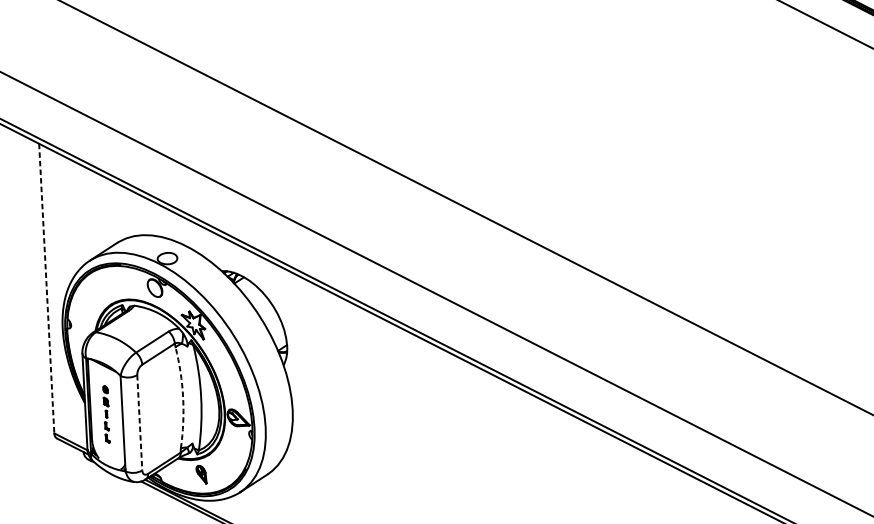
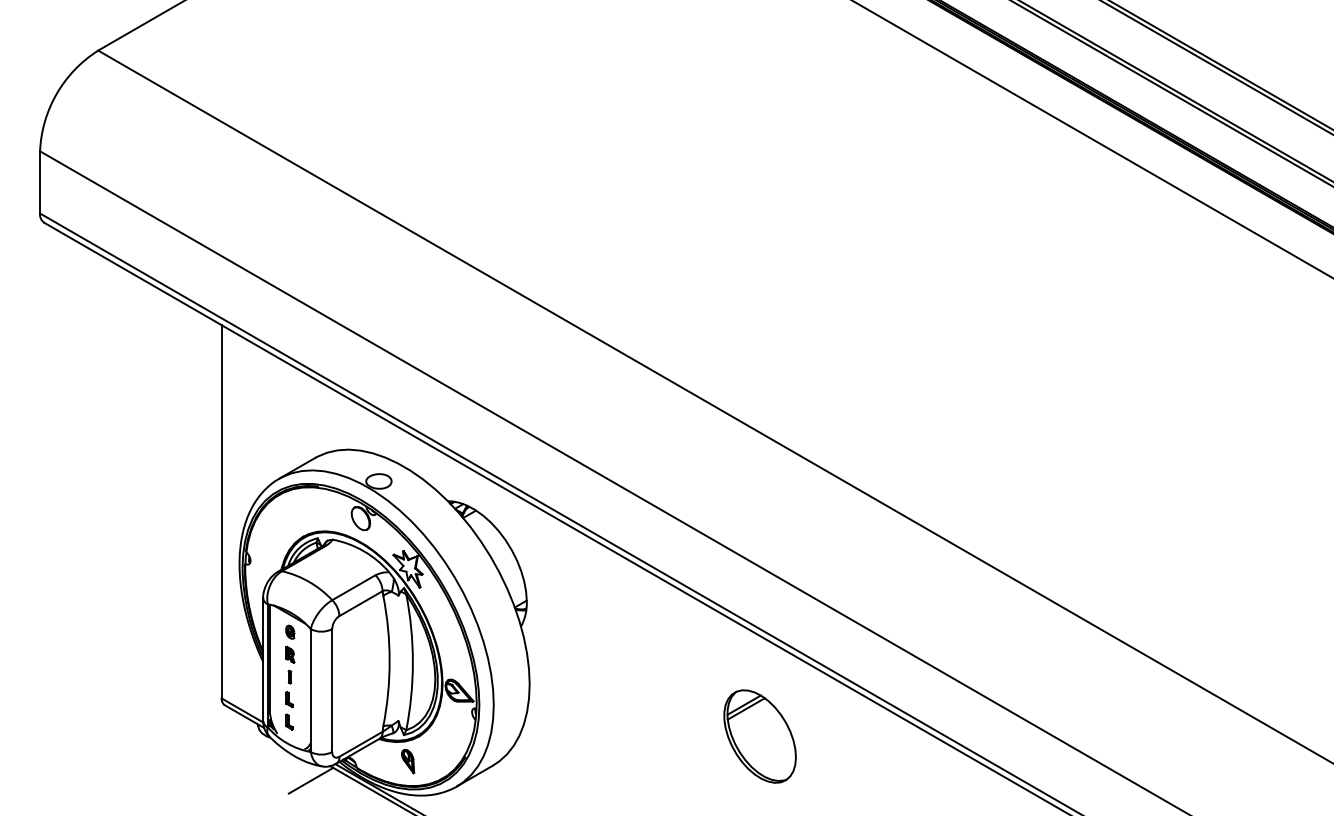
line: (46, 288) -> (221, 511), dashed -> solid
arc: (183, 397) -> (389, 661), dashed -> solid
part: (106, 414) -> (290, 677), size x1.43
line: (140, 423) -> (332, 691), dashed -> solid
part: (473, 441) -> (759, 736), added
line: (126, 493) -> (310, 780), added

